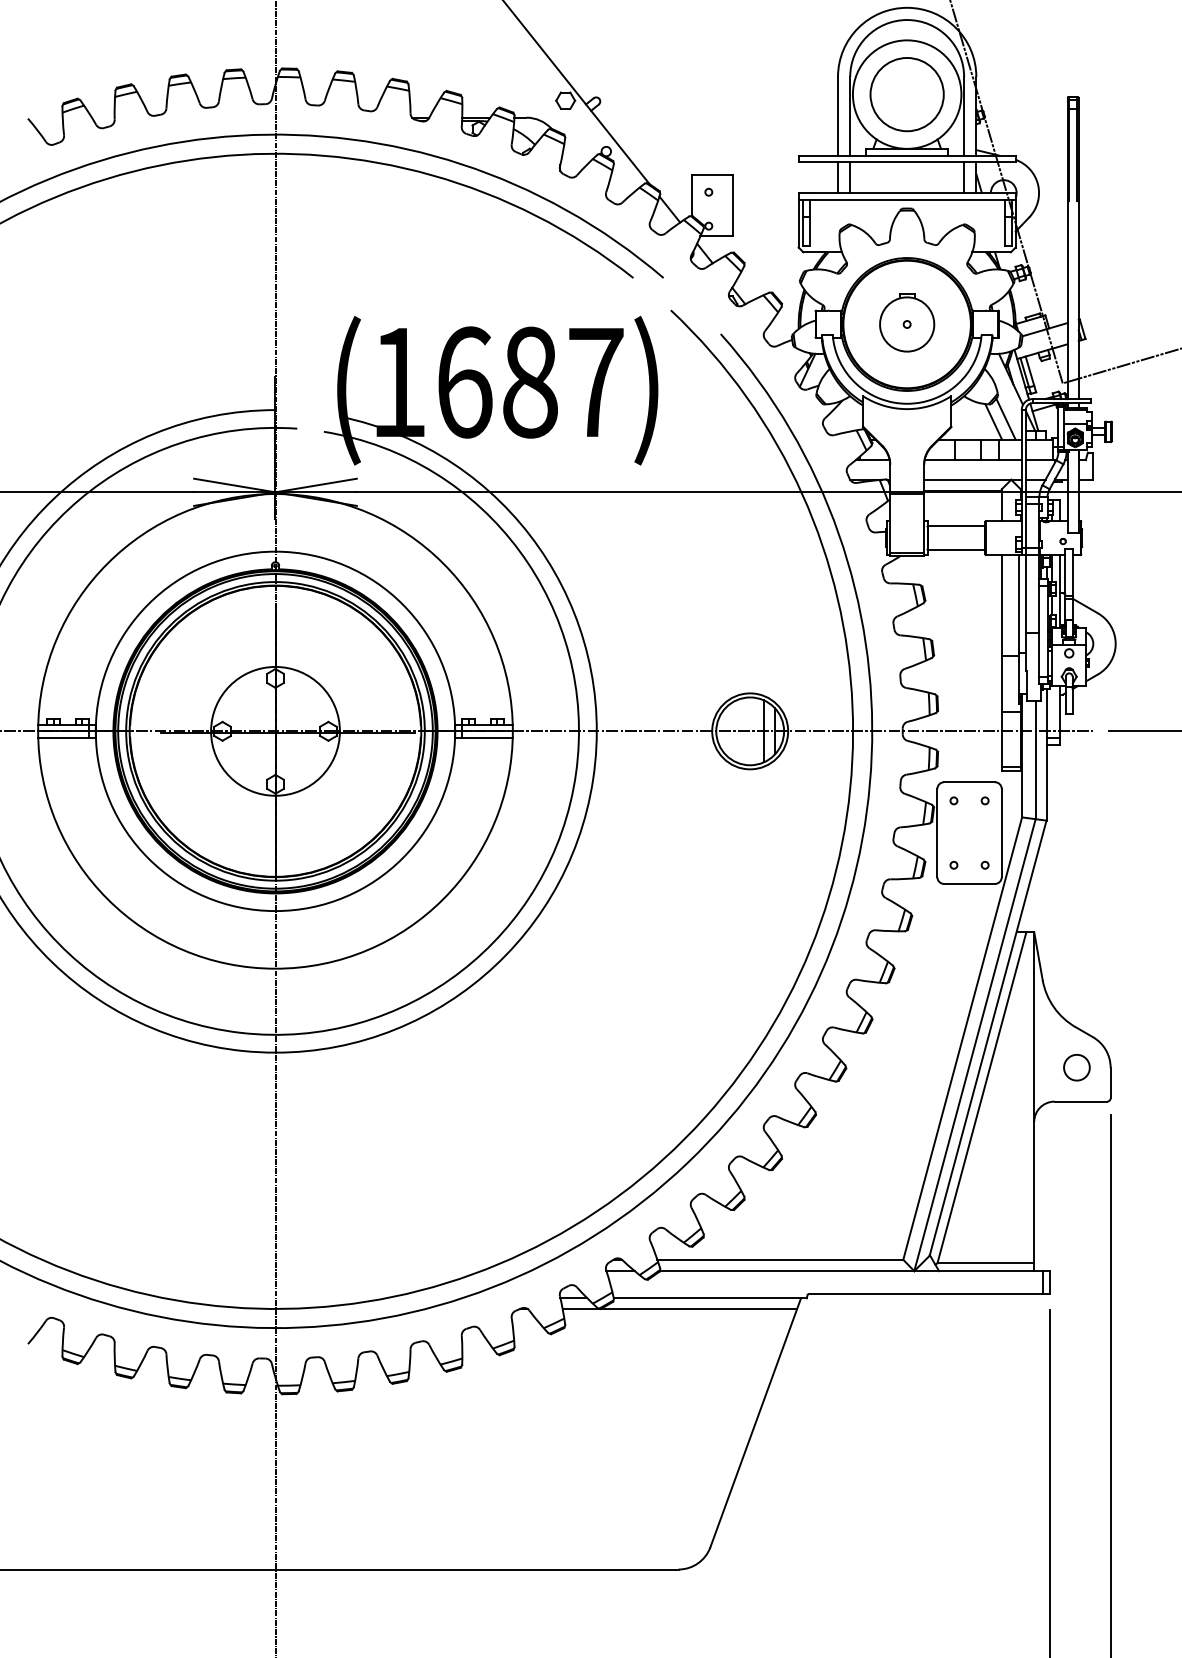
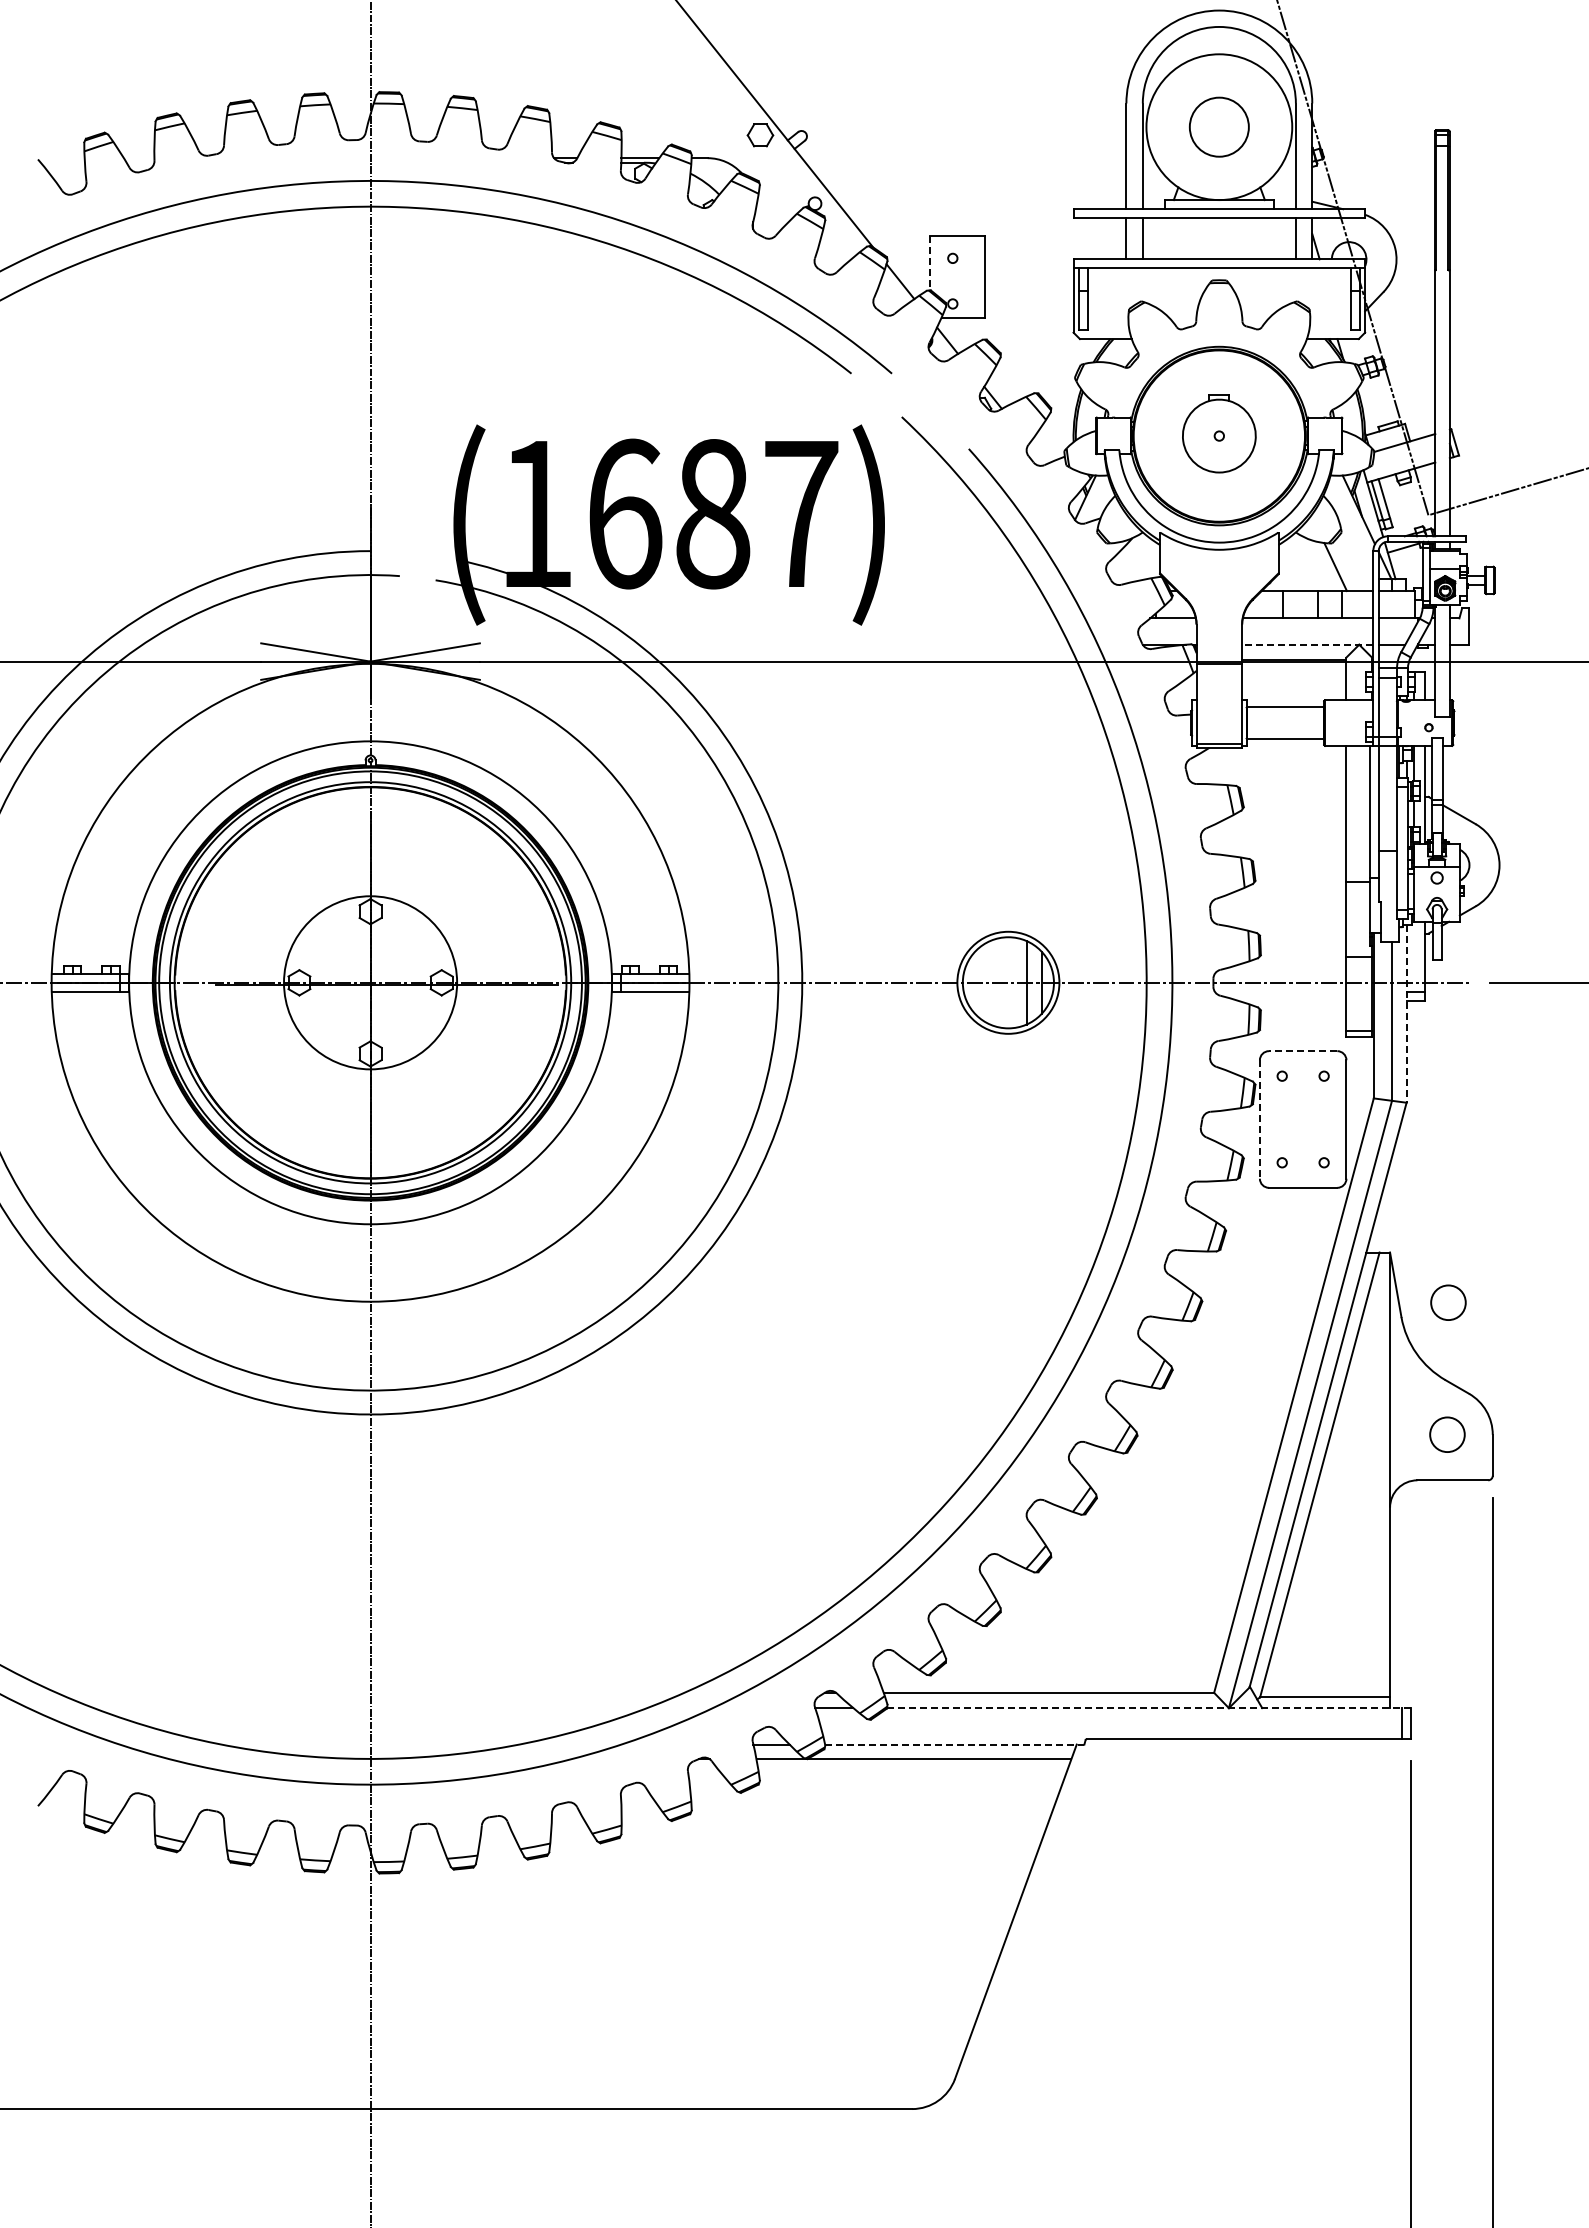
circle: (907, 94) -> (1219, 126), size x0.6
line: (692, 196) -> (930, 263), solid -> dashed
line: (1006, 419) -> (1352, 563), removed
line: (972, 479) -> (1307, 644), solid -> dashed
line: (1046, 754) -> (1406, 1014), solid -> dashed
line: (969, 782) -> (1302, 1051), solid -> dashed
line: (937, 833) -> (1259, 1120), solid -> dashed
circle: (1077, 969) -> (1448, 1302), added
line: (854, 1271) -> (1148, 1708), solid -> dashed
line: (710, 1298) -> (954, 1744), solid -> dashed

